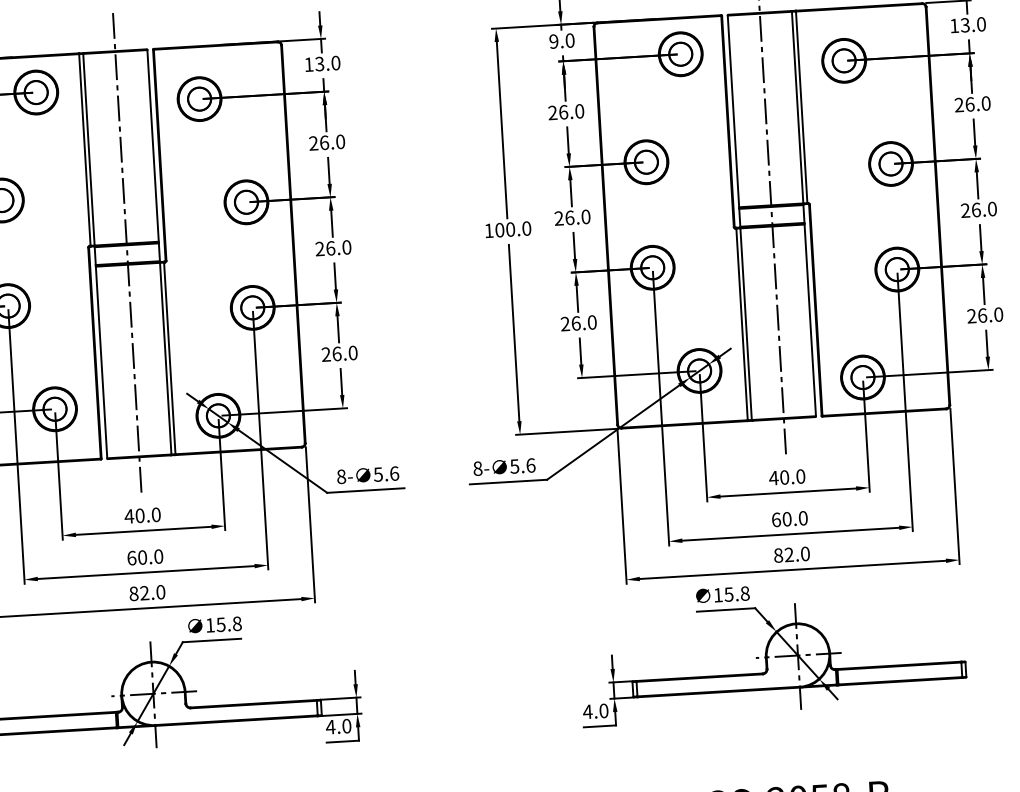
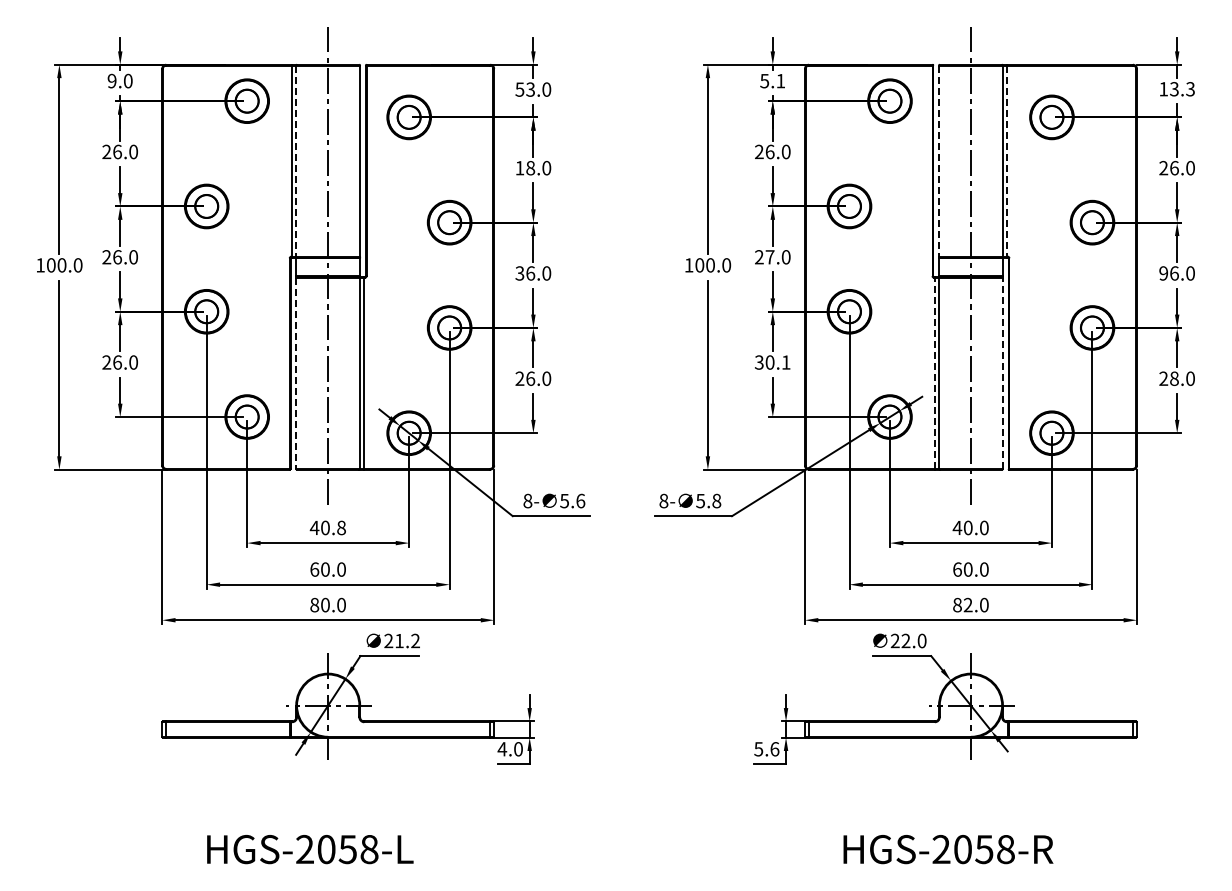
text: (981, 24) -> (1190, 89), 13.0 -> 13.3
text: (561, 40) -> (772, 80), 9.0 -> 5.1
text: (308, 64) -> (519, 89), 13.0 -> 53.0
line: (802, 107) -> (1007, 161), solid -> dashed
line: (733, 111) -> (938, 161), solid -> dashed
text: (319, 142) -> (525, 167), 26.0 -> 18.0
line: (89, 150) -> (296, 161), solid -> dashed
text: (965, 210) -> (1163, 273), 26.0 -> 96.0
text: (569, 218) -> (769, 257), 26.0 -> 27.0
text: (319, 249) -> (519, 273), 26.0 -> 36.0
text: (982, 315) -> (1174, 378), 26.0 -> 28.0
line: (809, 320) -> (1002, 373), solid -> dashed
text: (578, 323) -> (772, 362), 26.0 -> 30.1
line: (741, 324) -> (934, 373), solid -> dashed
line: (101, 362) -> (296, 373), solid -> dashed
text: (530, 464) -> (716, 500), 5.6 -> 5.8
text: (156, 514) -> (341, 527), 40.0 -> 40.8
text: (144, 593) -> (325, 605), 82.0 -> 80.0
text: (731, 593) -> (908, 640), 15.8 -> 22.0
text: (224, 624) -> (402, 640), 15.8 -> 21.2
text: (595, 711) -> (766, 749), 4.0 -> 5.6

